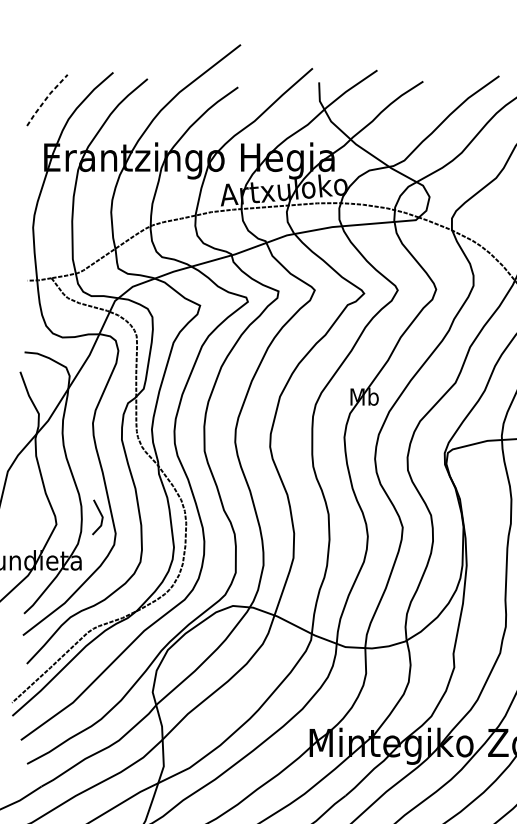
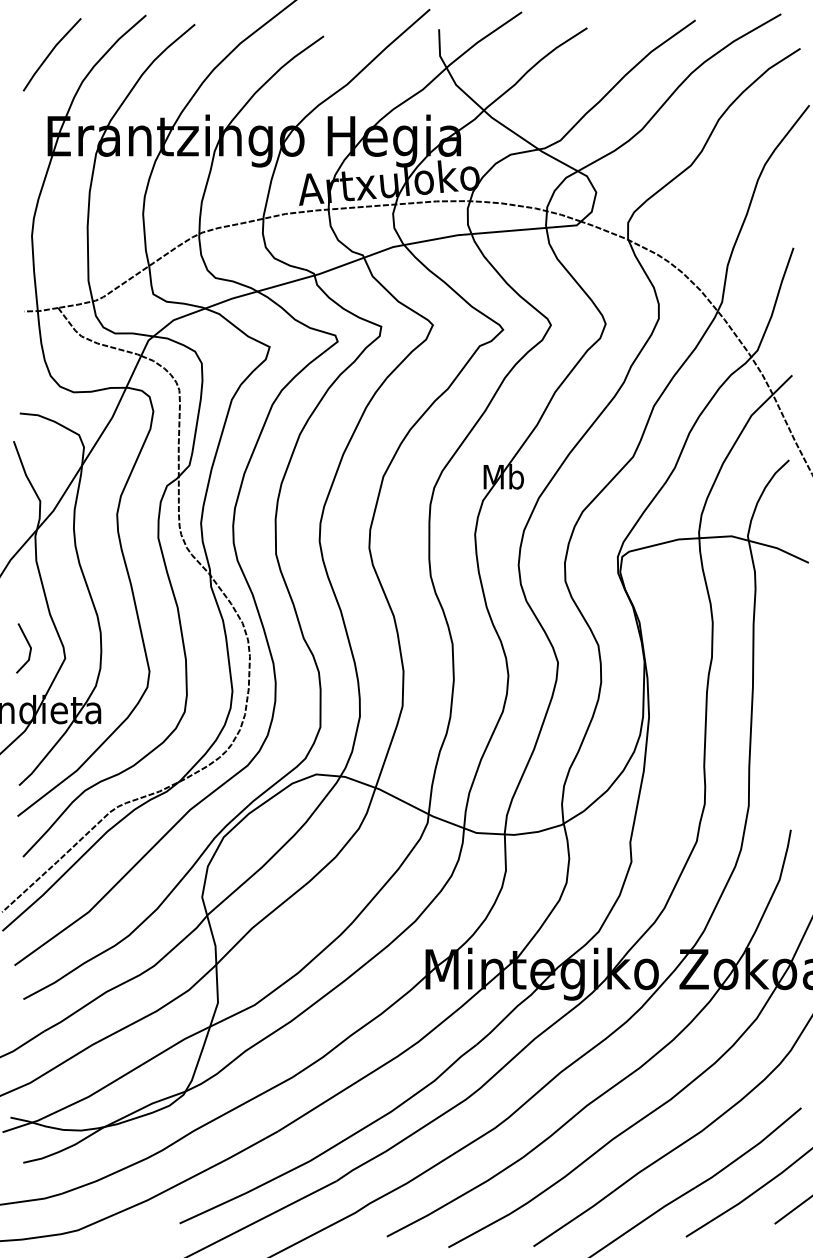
line: (46, 99) -> (50, 53), dashed -> solid
line: (100, 515) -> (28, 645), moved

